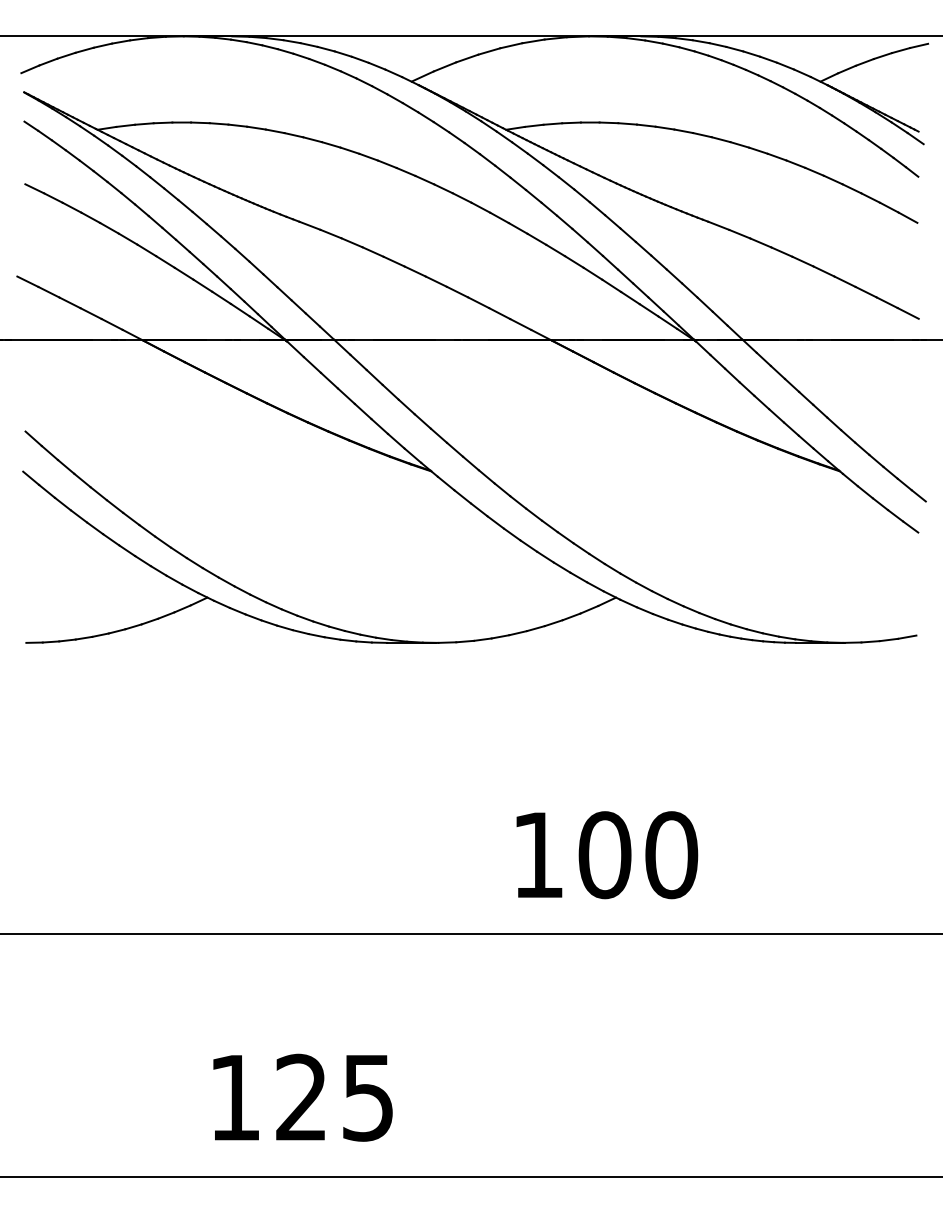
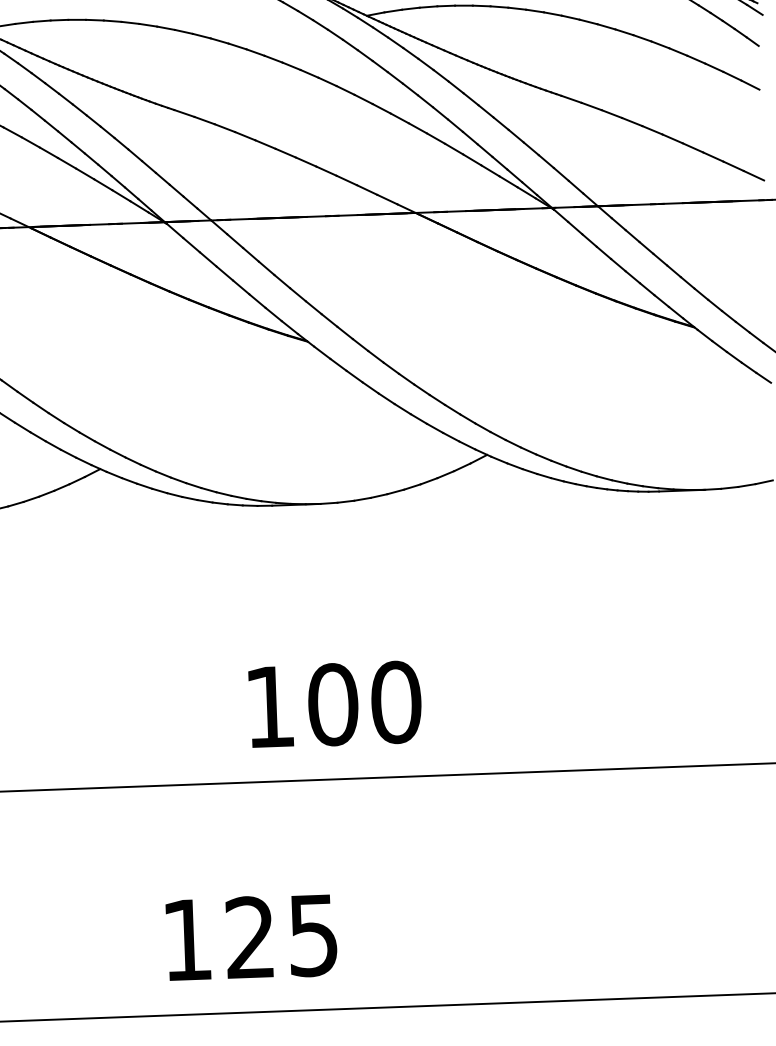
text: (607, 855) -> (335, 704), moved
text: (302, 1097) -> (251, 937), moved

